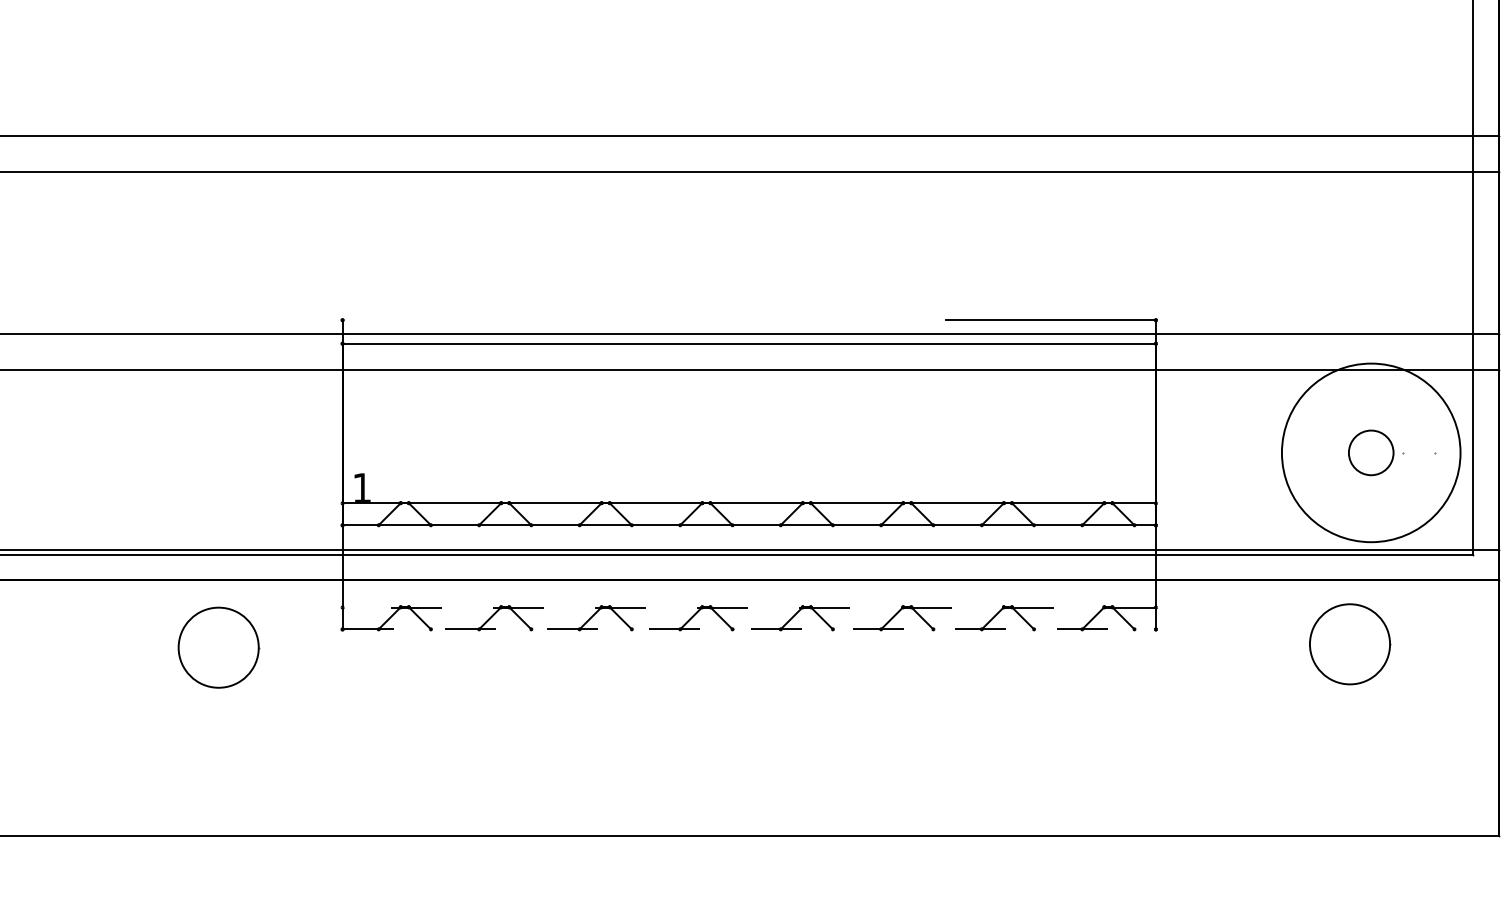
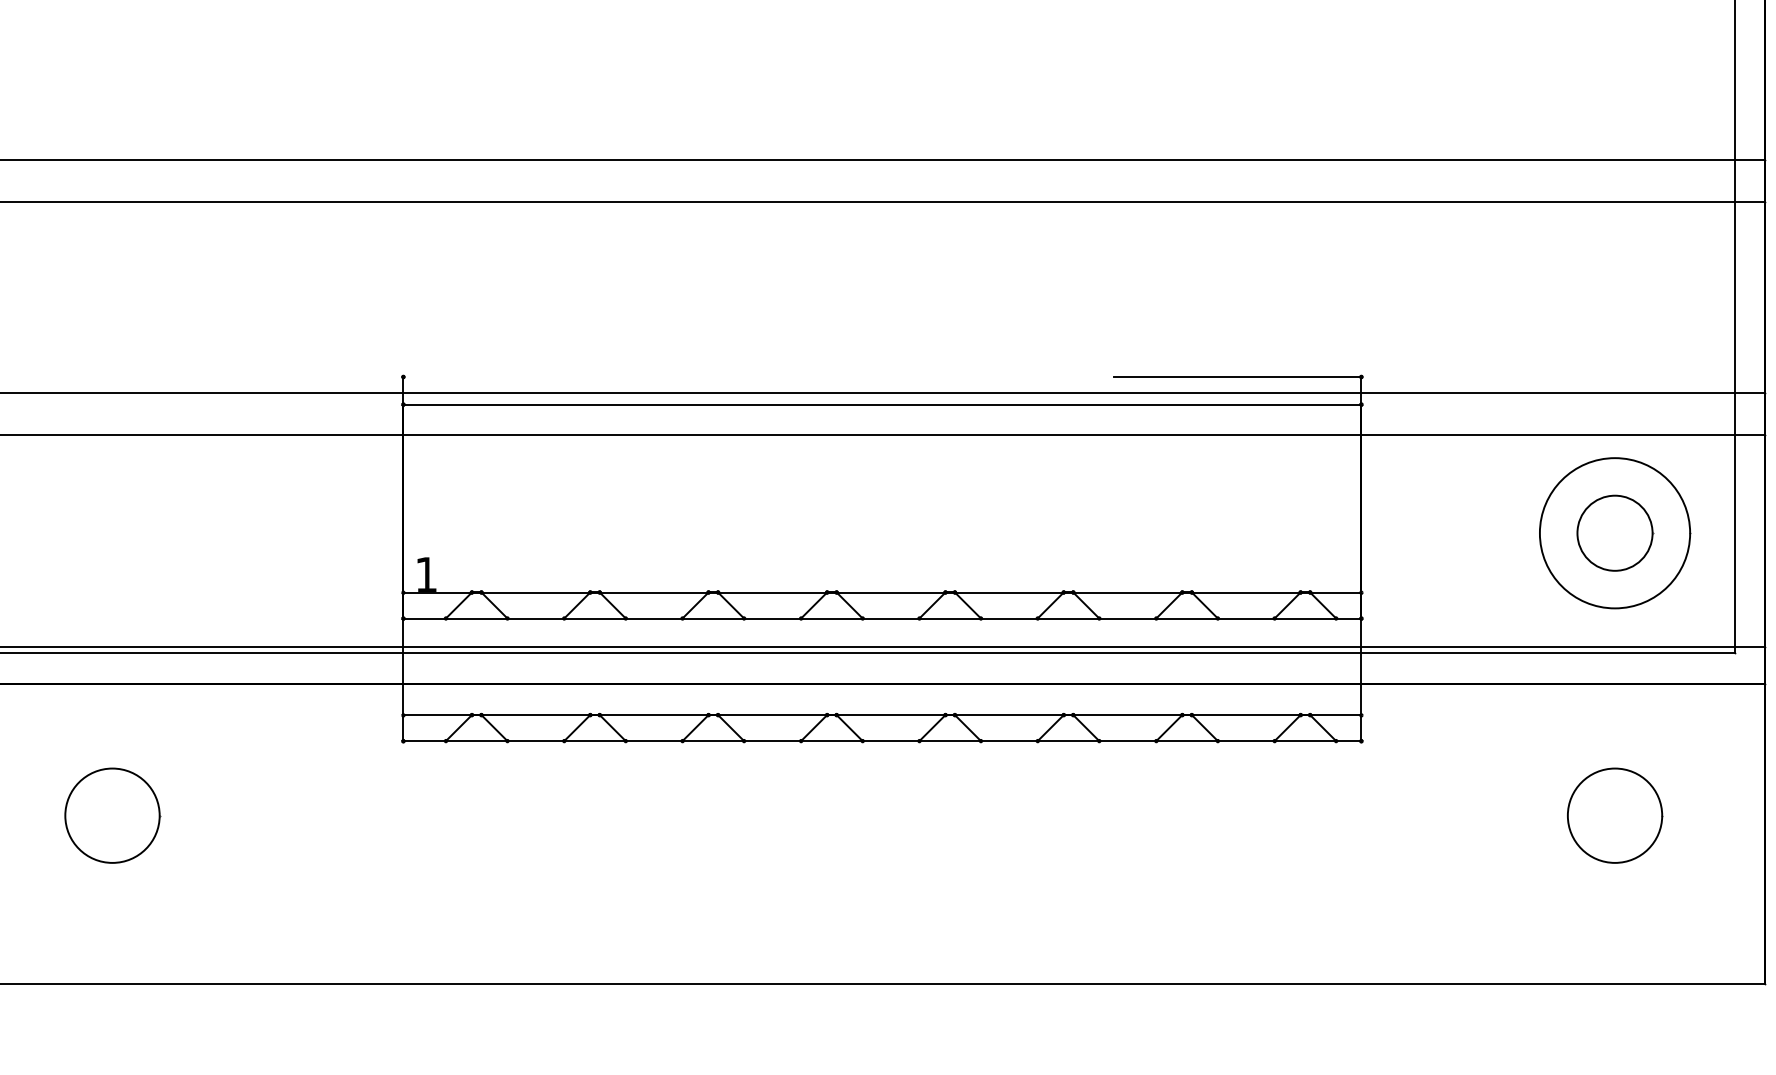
circle: (1370, 452) -> (1614, 532), size x1.43
circle: (1370, 453) -> (1614, 533), size x0.71
line: (748, 607) -> (881, 715), dashed -> solid
line: (749, 629) -> (882, 741), dashed -> solid
circle: (1350, 644) -> (1615, 815), moved
part: (218, 647) -> (112, 815), moved

